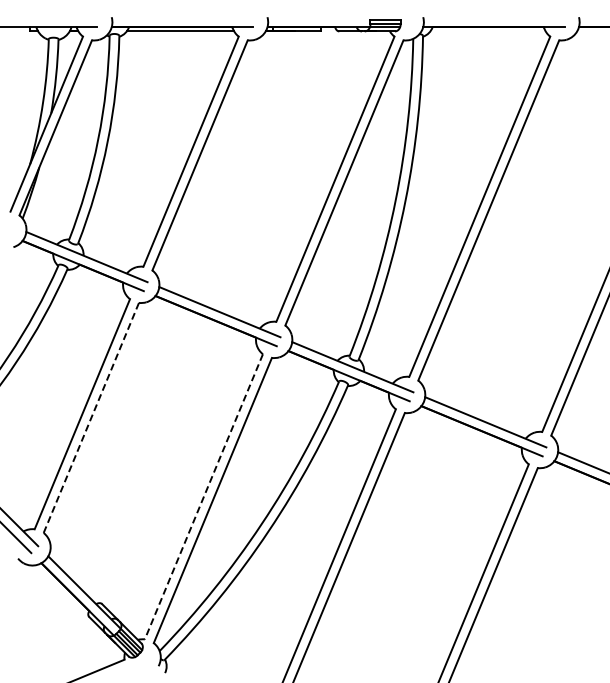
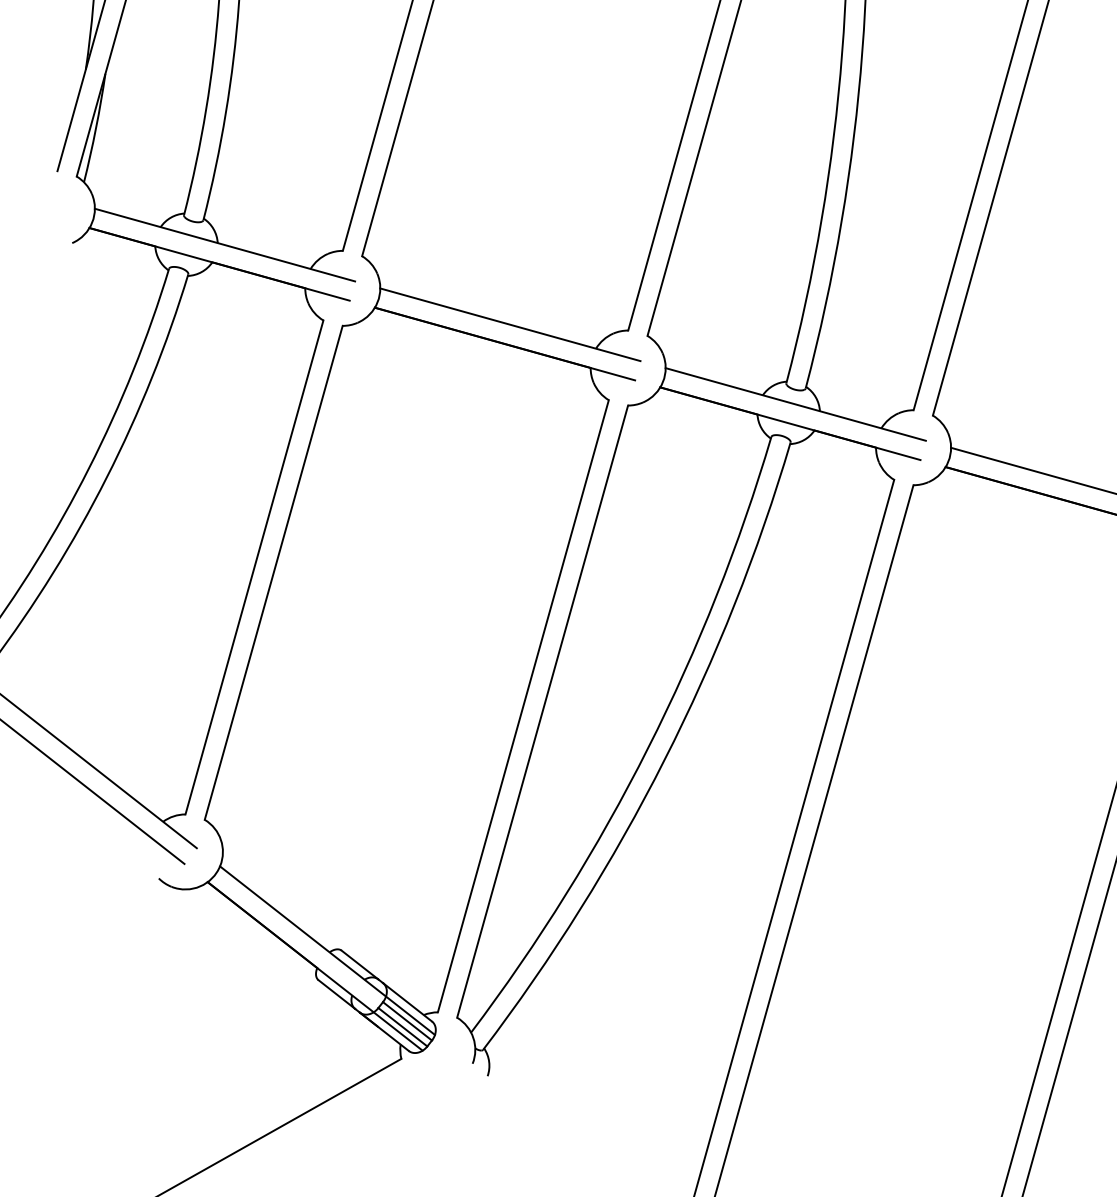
line: (91, 417) -> (273, 571), dashed -> solid
line: (203, 497) -> (522, 707), dashed -> solid

